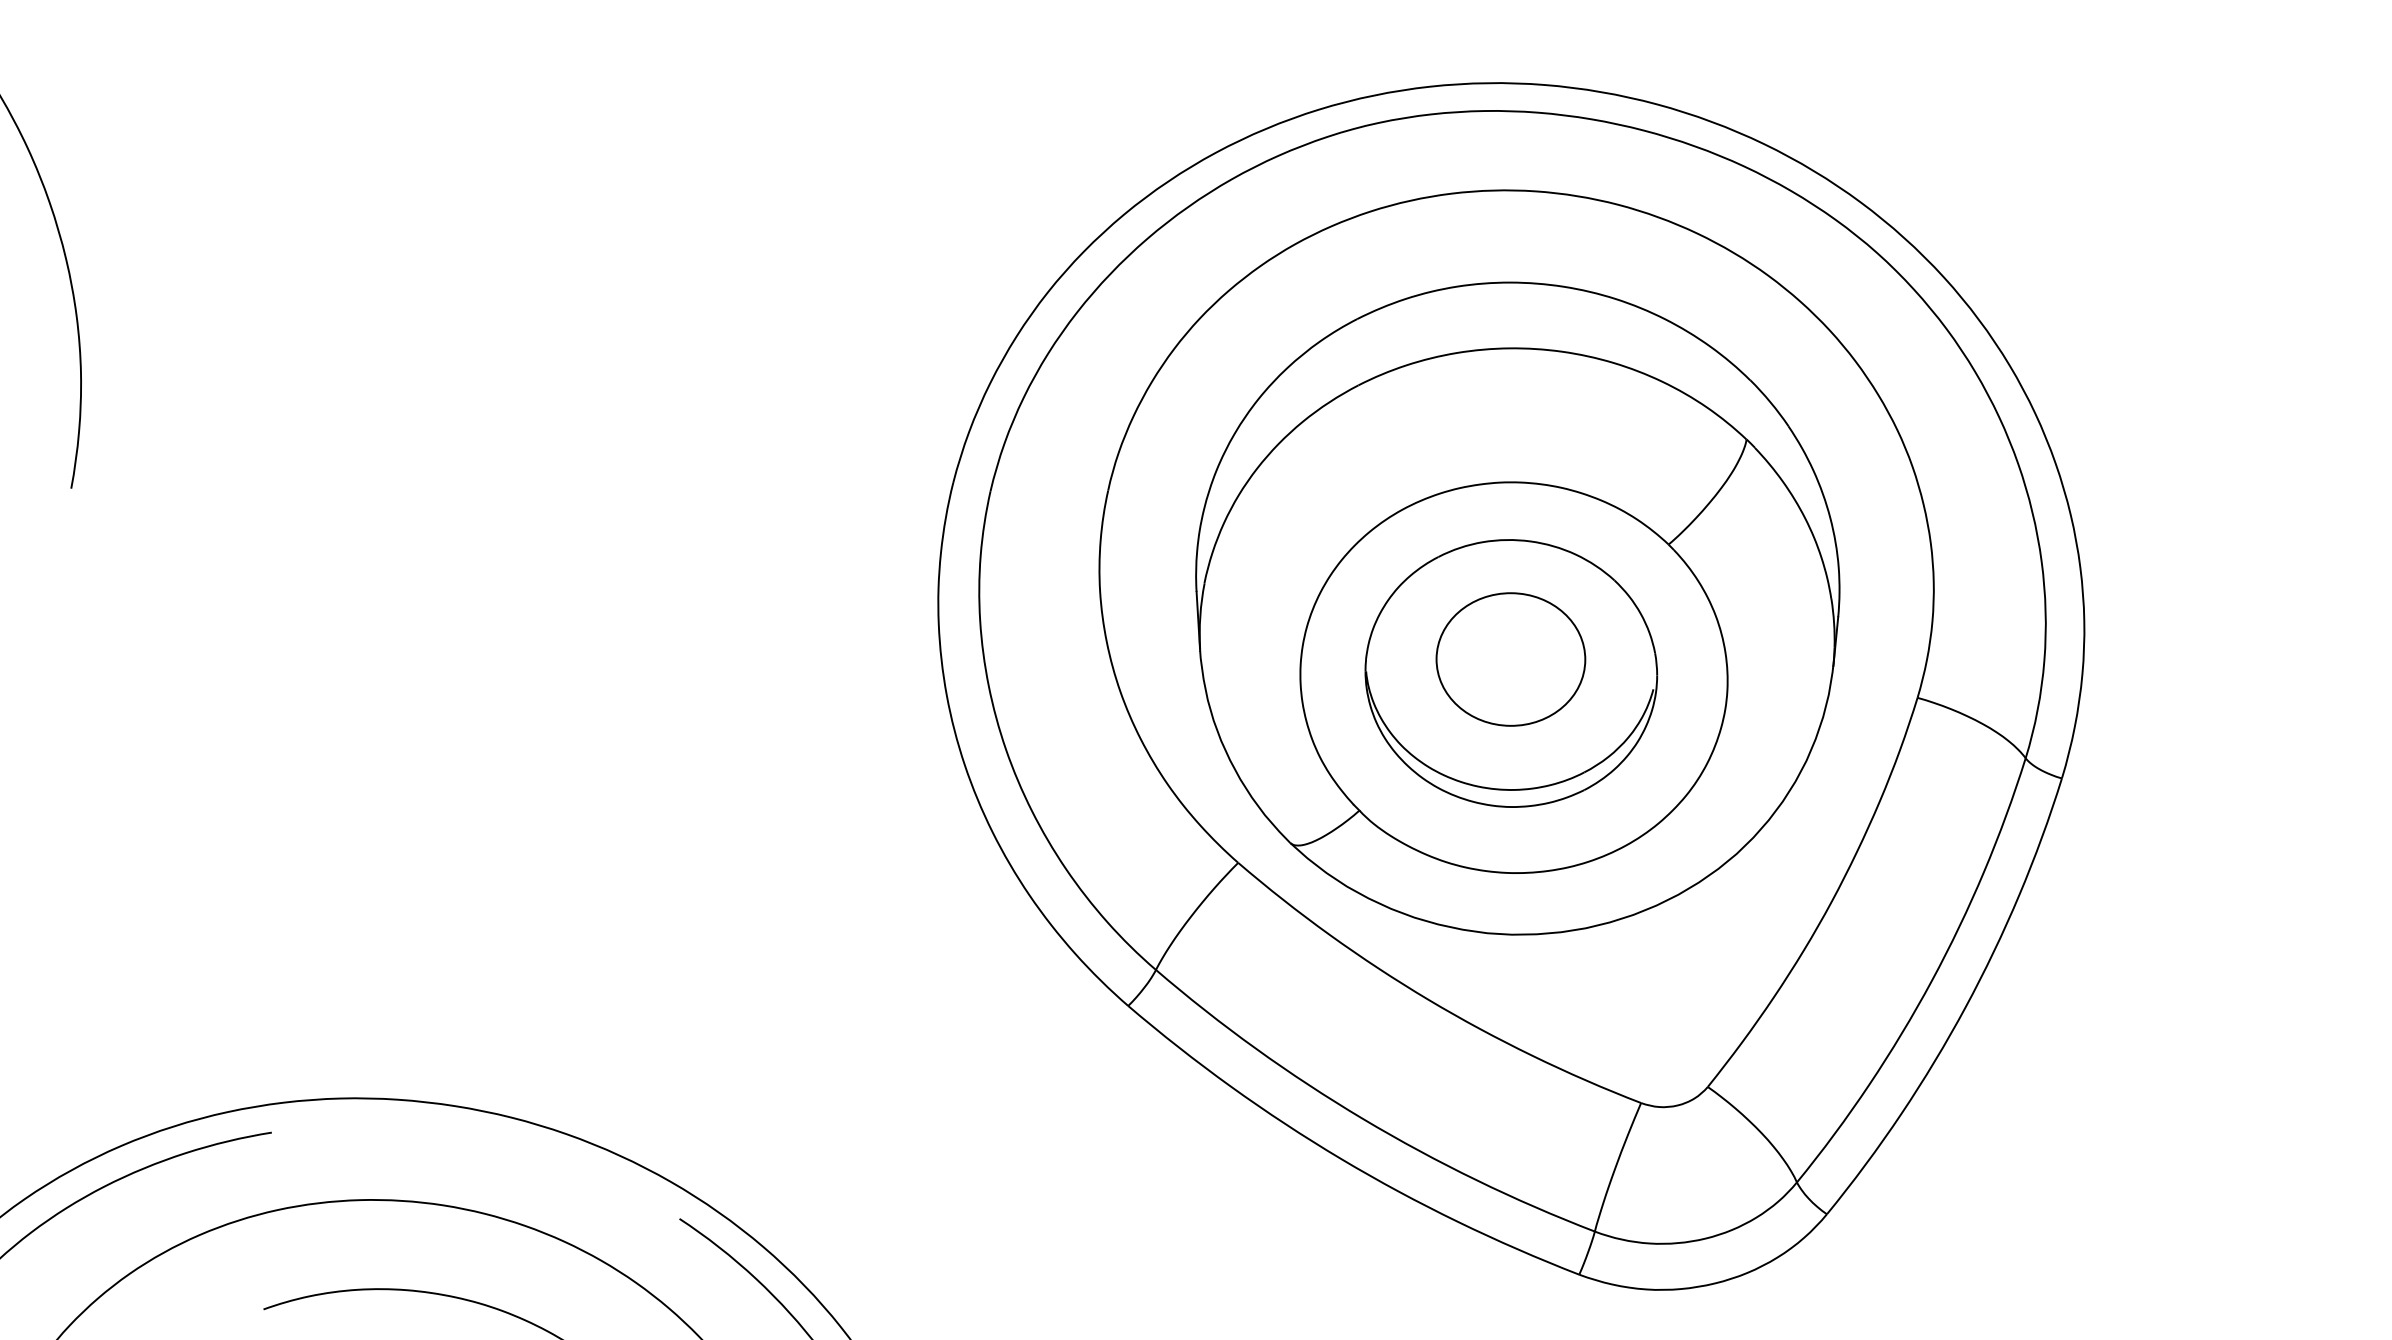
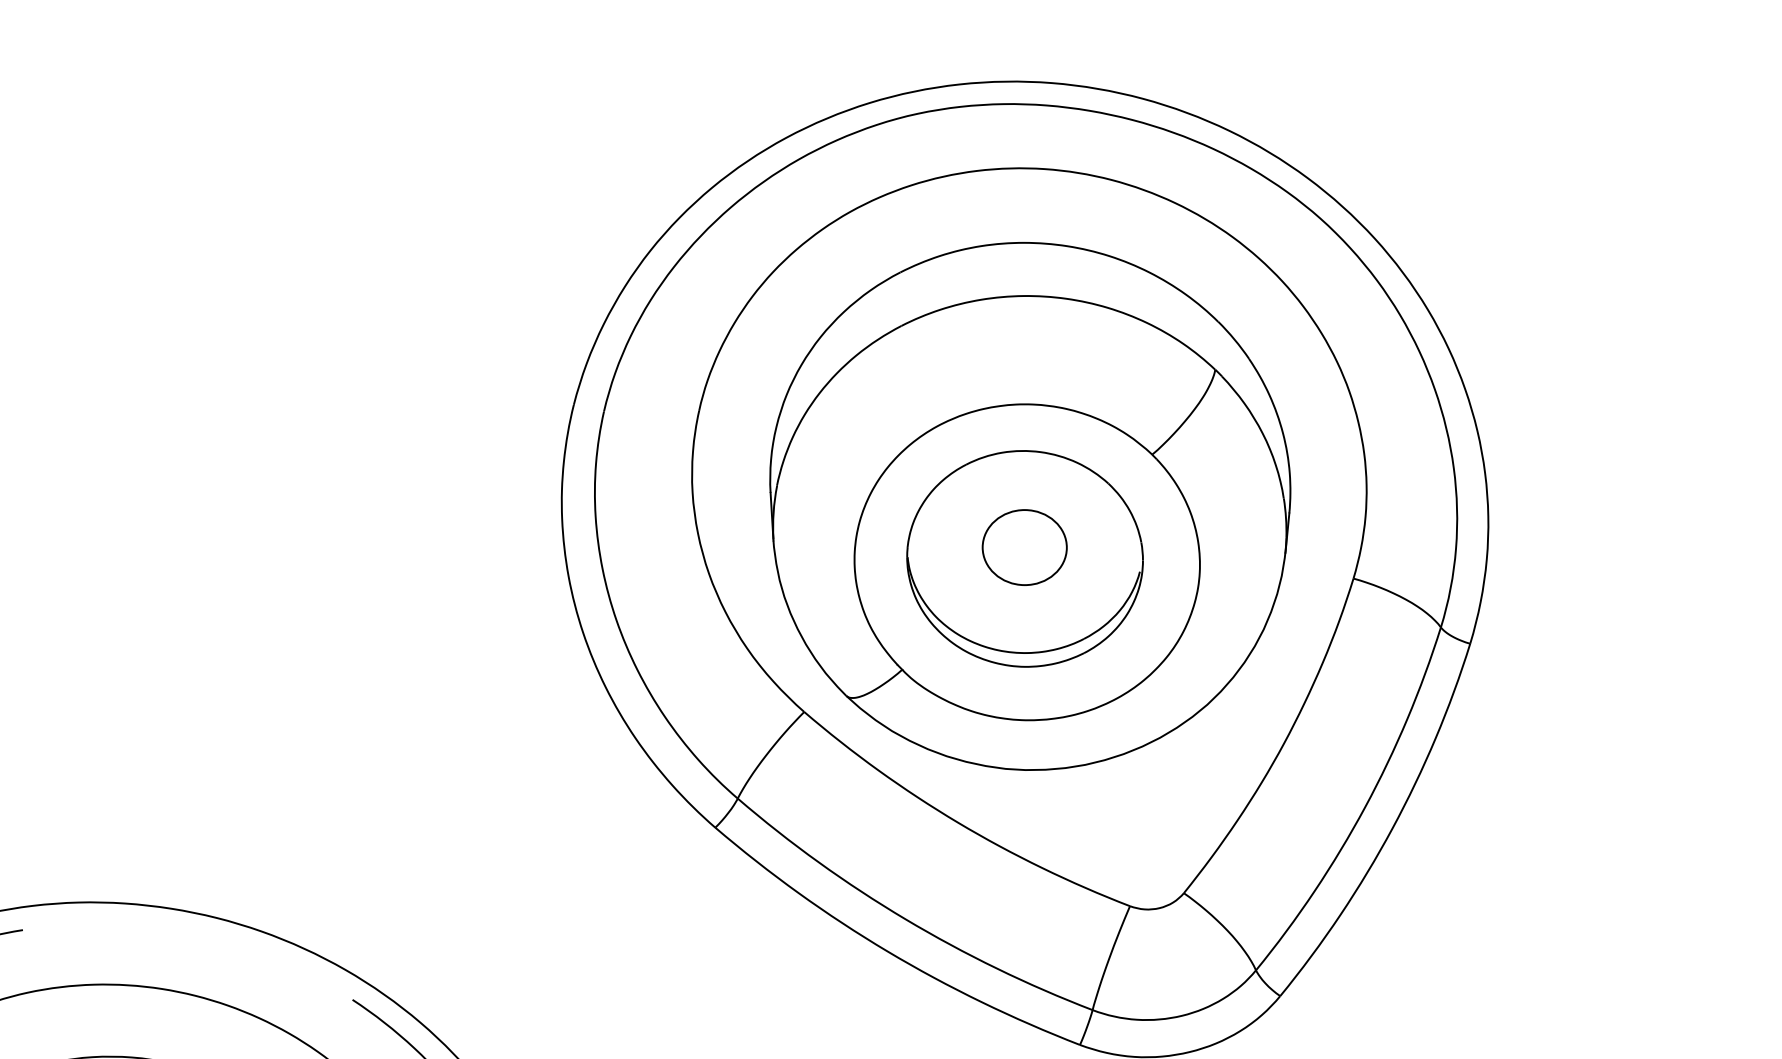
part: (1510, 659) -> (1024, 547), size x0.7

